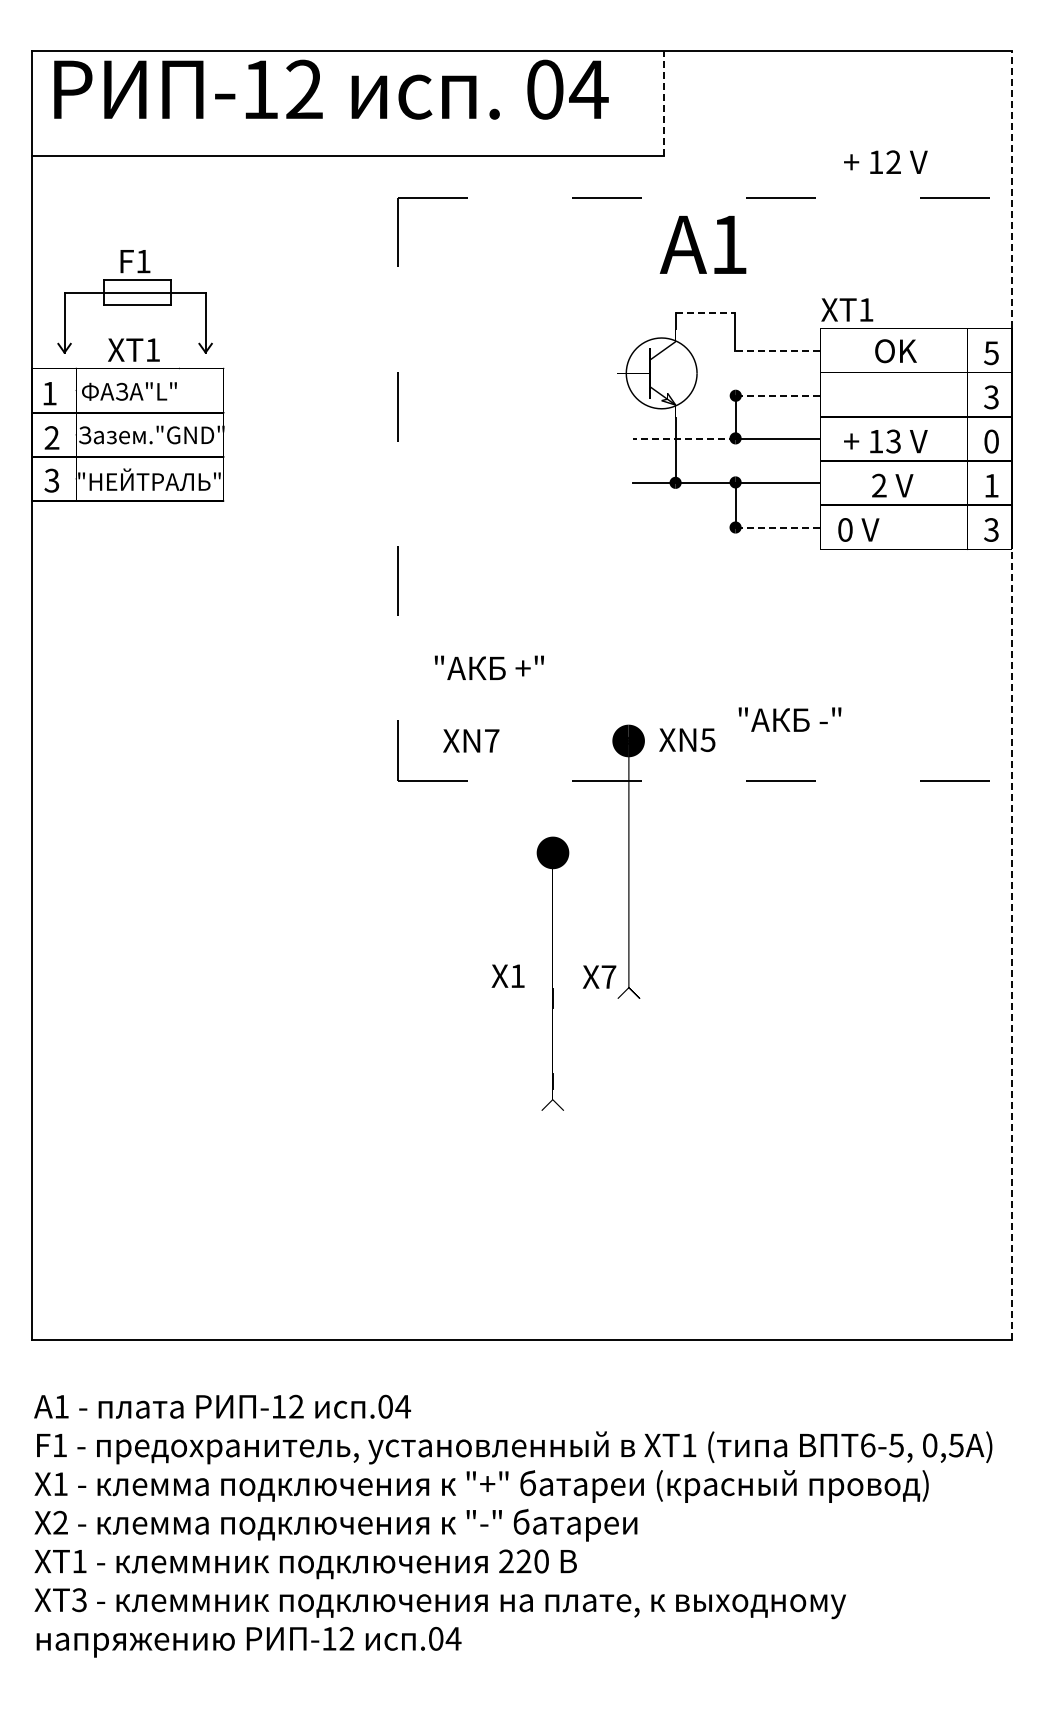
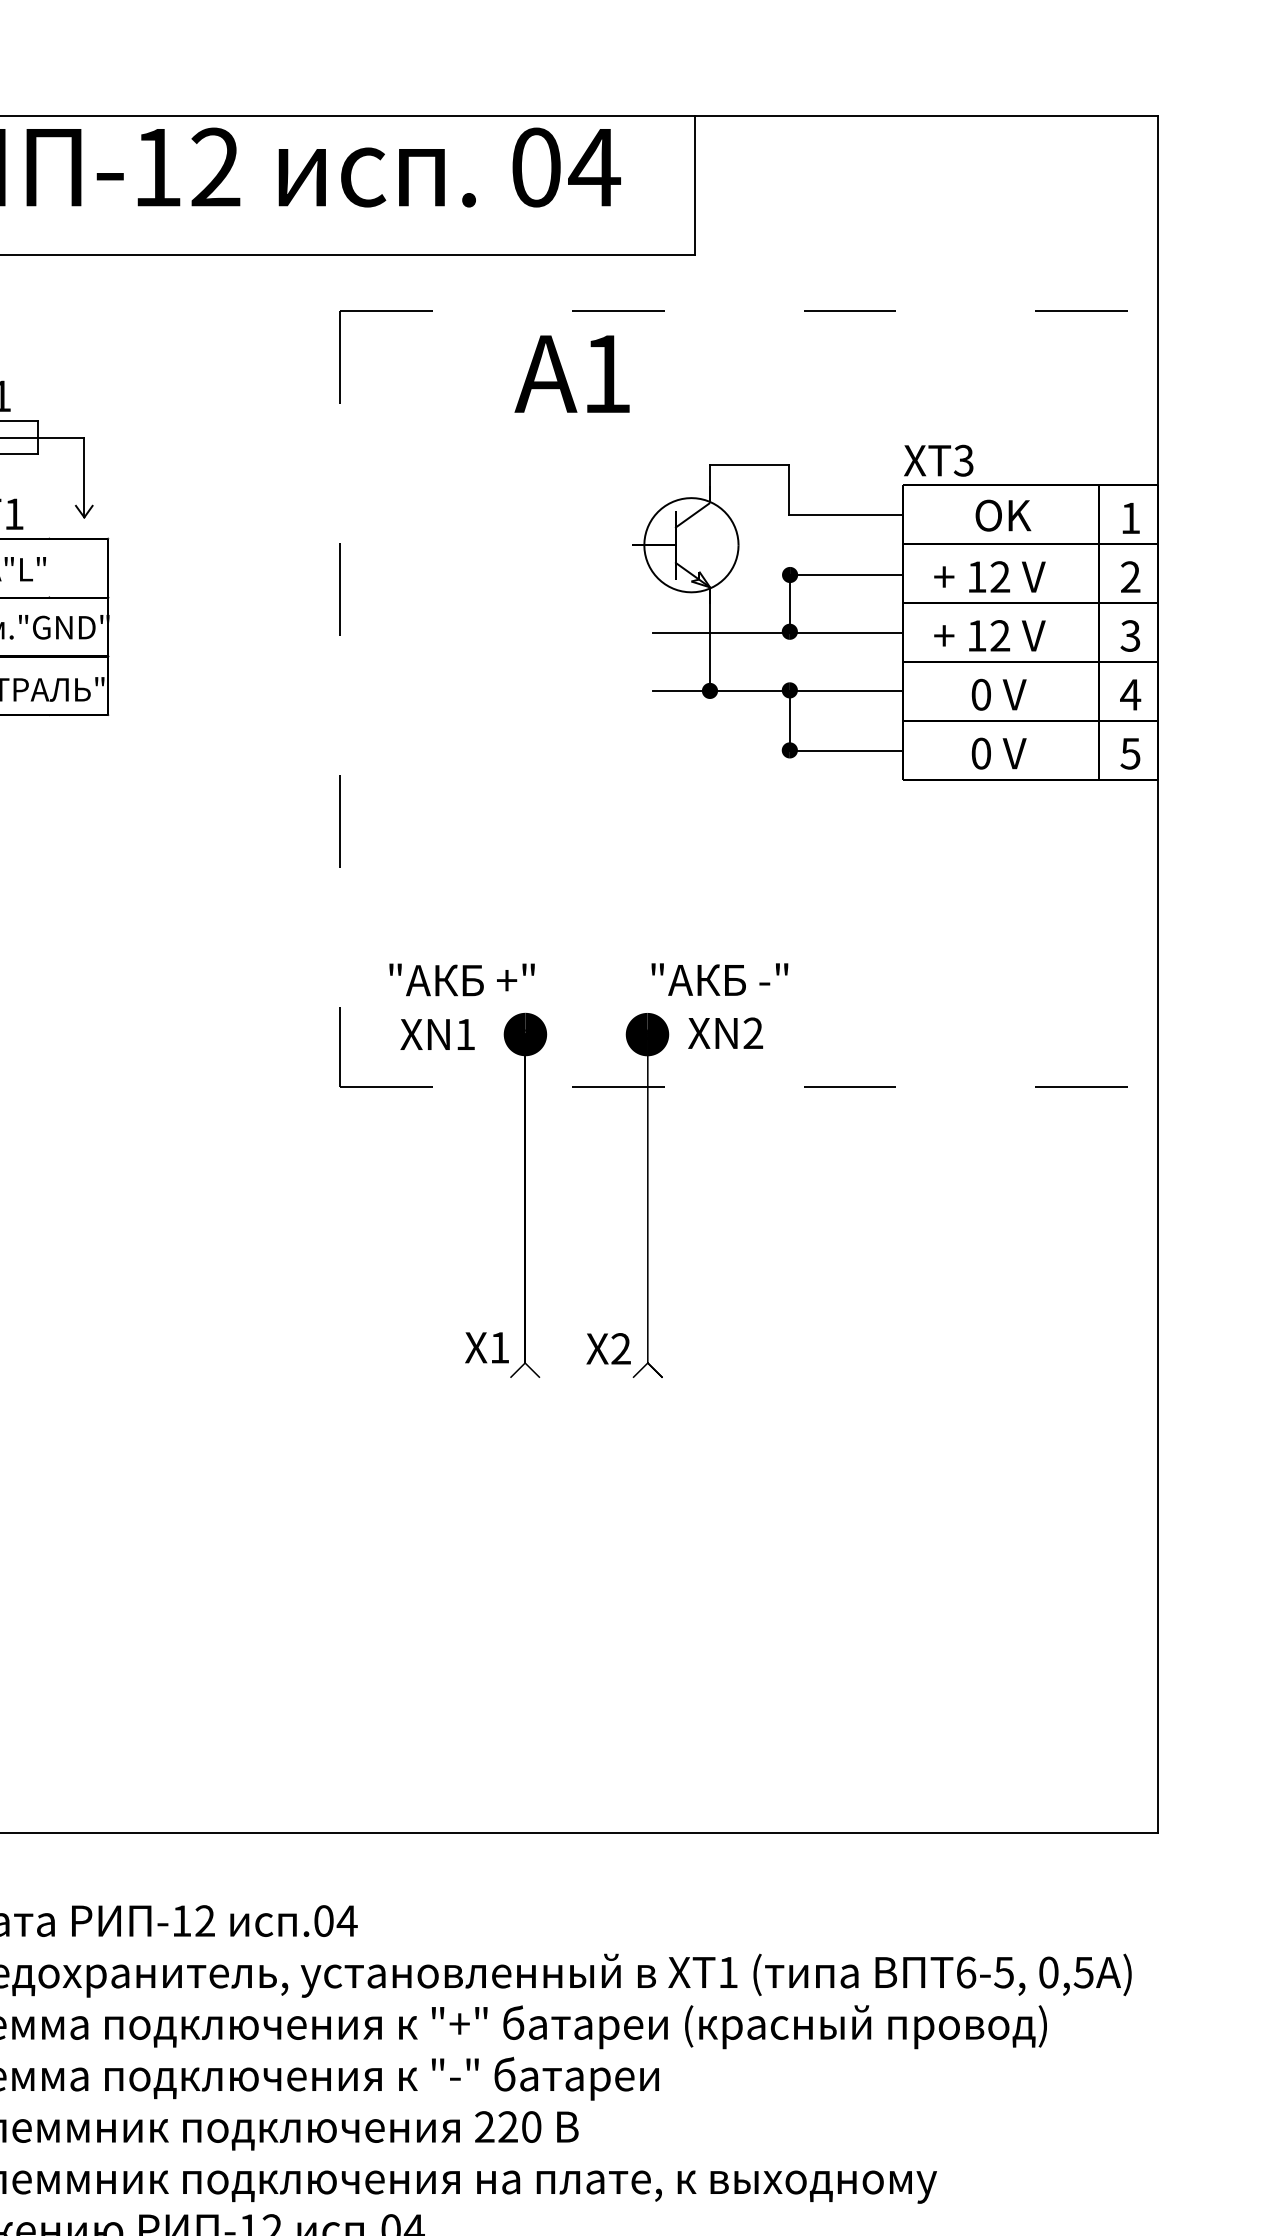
line: (663, 102) -> (693, 184), dashed -> solid
text: (885, 161) -> (989, 575), moved
text: (702, 244) -> (571, 373), moved
text: (865, 309) -> (962, 460), XT1 -> XT3
line: (705, 313) -> (749, 465), dashed -> solid
line: (777, 350) -> (845, 514), dashed -> solid
text: (991, 353) -> (1130, 518), 5 -> 1
line: (777, 396) -> (845, 575), dashed -> solid
text: (991, 397) -> (1130, 577), 3 -> 2
line: (684, 438) -> (721, 631), dashed -> solid
text: (893, 441) -> (1000, 635), 13 -> 12
text: (991, 441) -> (1130, 635), 0 -> 3
text: (879, 485) -> (981, 694), 2 -> 0
text: (991, 485) -> (1130, 694), 1 -> 4
line: (778, 527) -> (846, 750), dashed -> solid
text: (858, 529) -> (998, 753), moved
text: (991, 529) -> (1130, 753), 3 -> 5
text: (488, 667) -> (460, 979), moved
line: (1012, 695) -> (1158, 974), dashed -> solid
text: (789, 719) -> (719, 979), moved
text: (492, 740) -> (466, 1033), XN7 -> XN1
text: (707, 740) -> (752, 1033), XN5 -> XN2
part: (552, 973) -> (524, 1195), moved
text: (608, 976) -> (620, 1348), X7 -> X2

